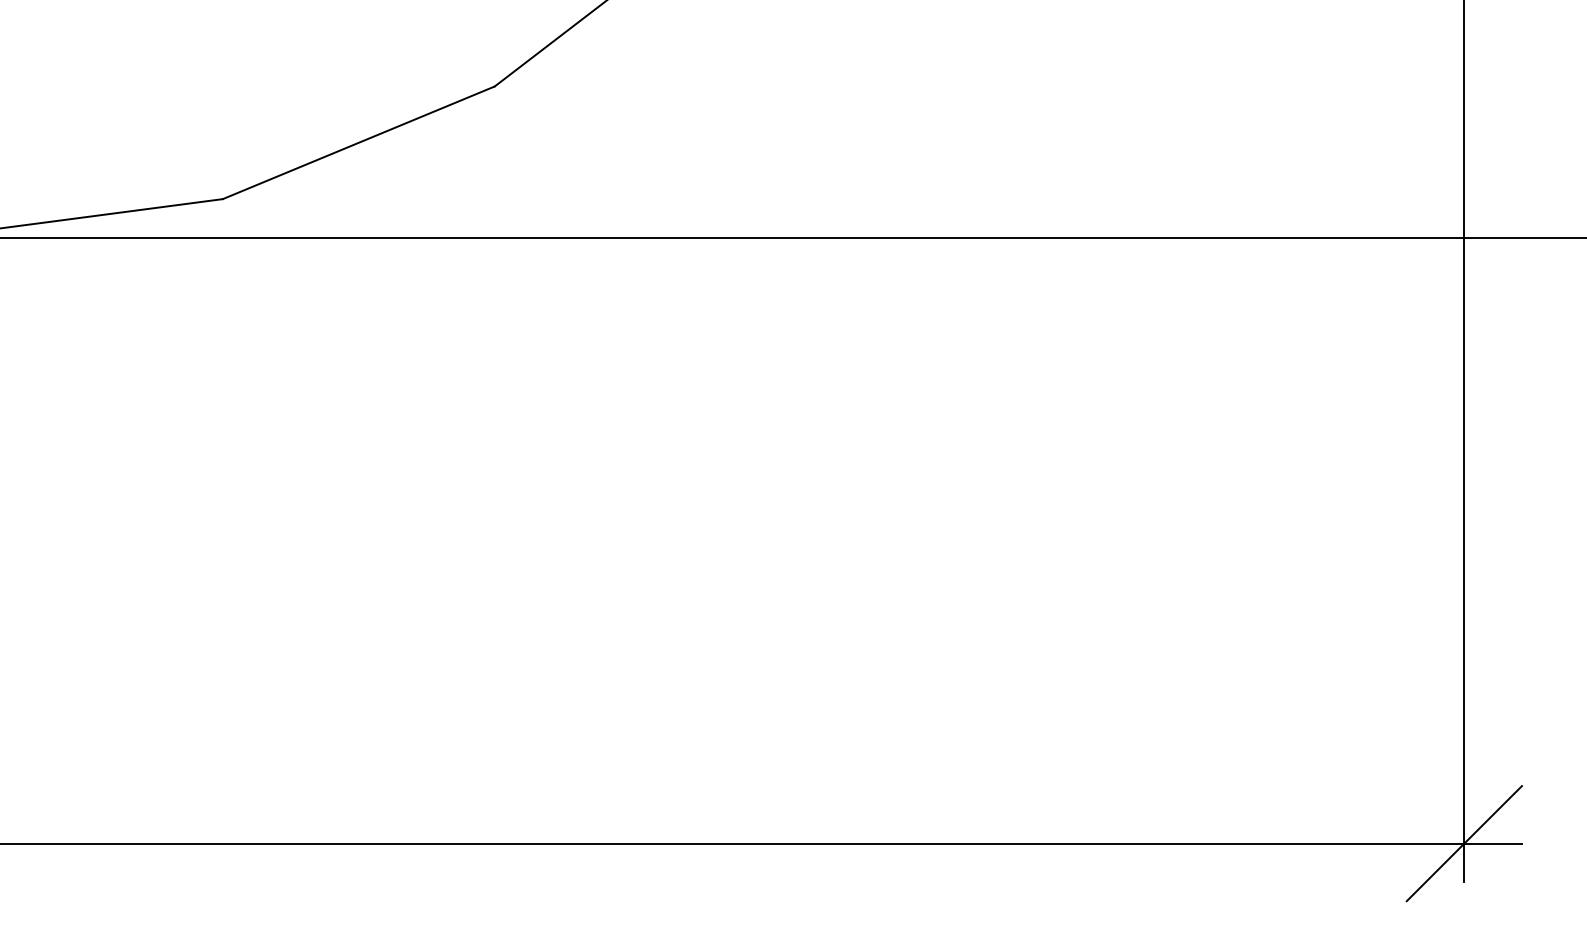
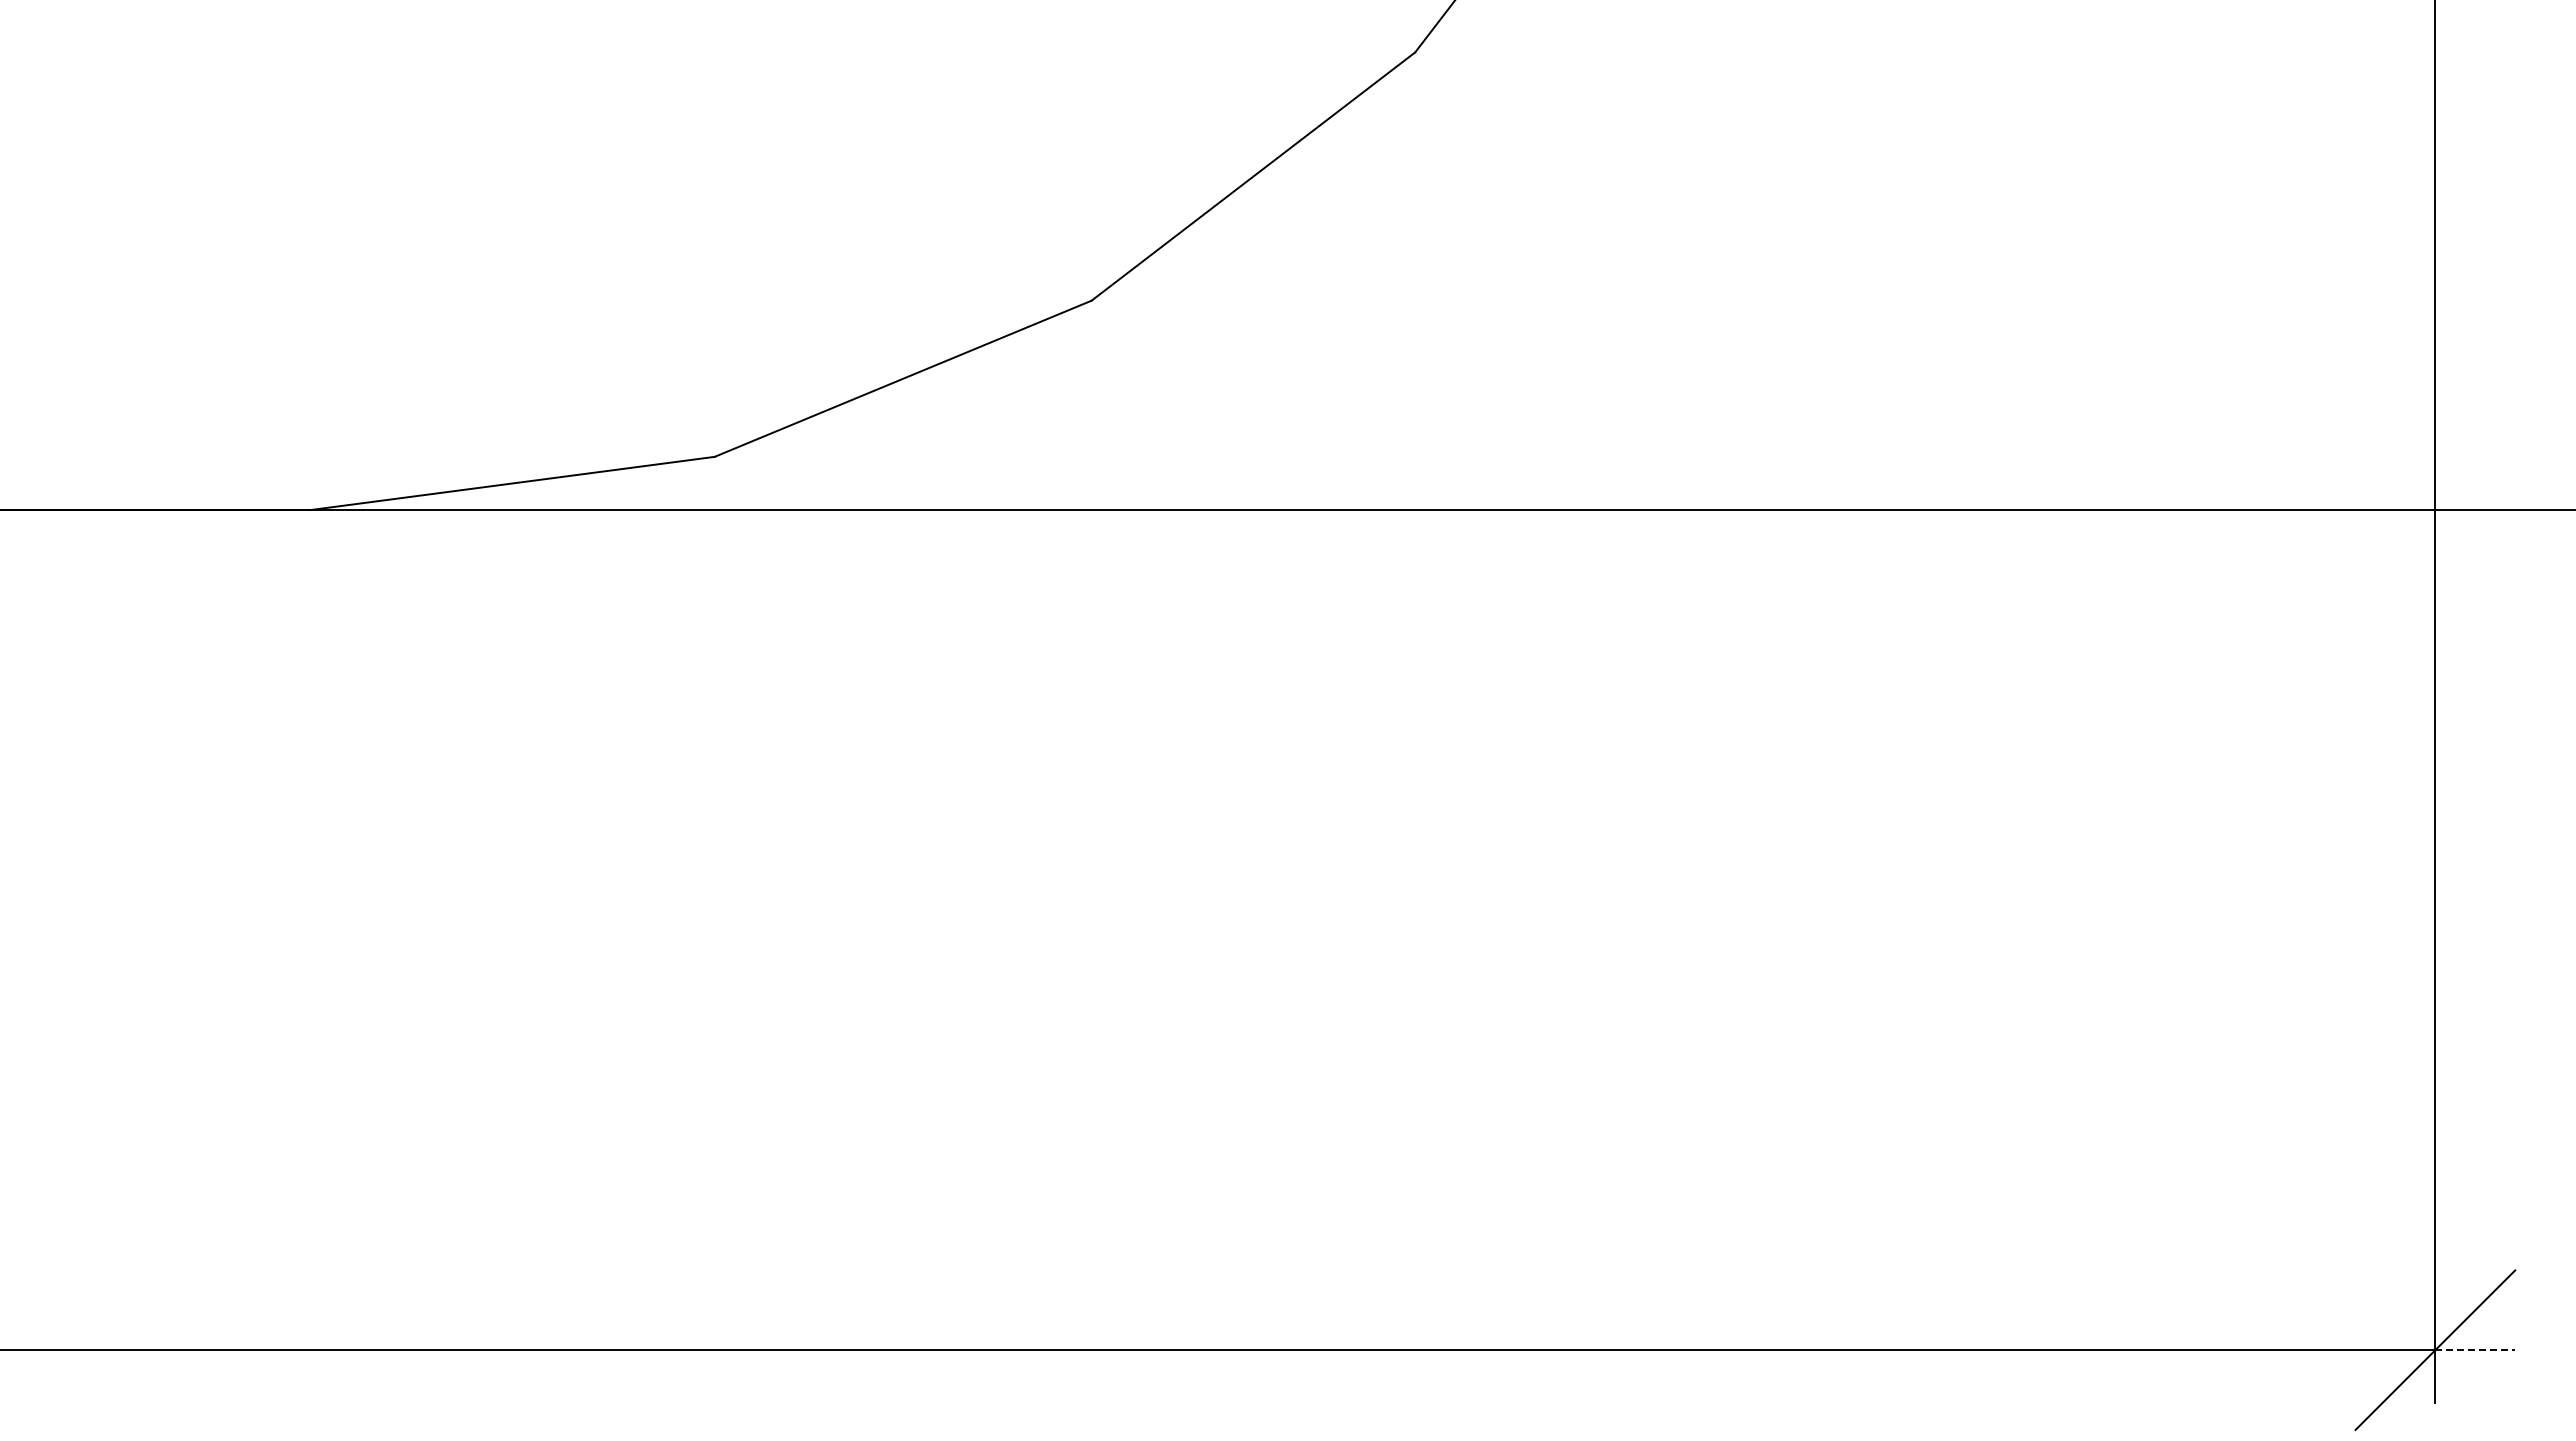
line: (1493, 843) -> (2475, 1350), solid -> dashed

